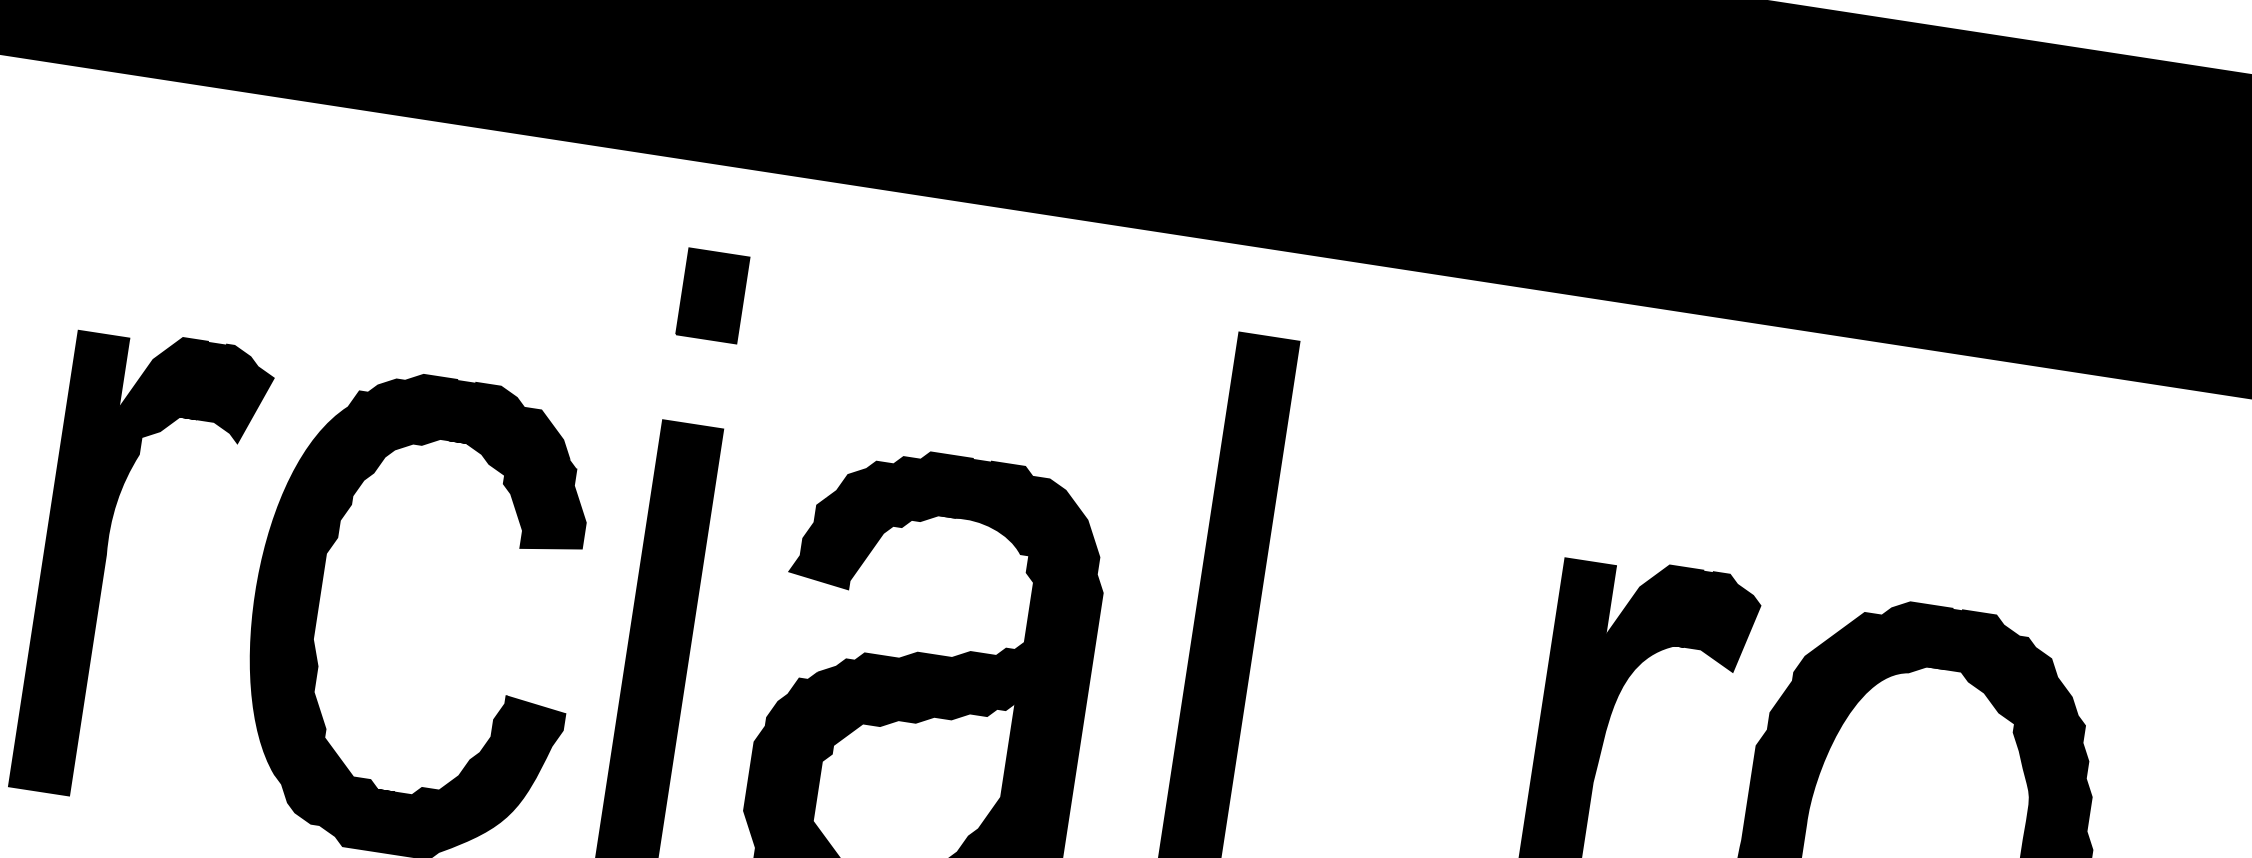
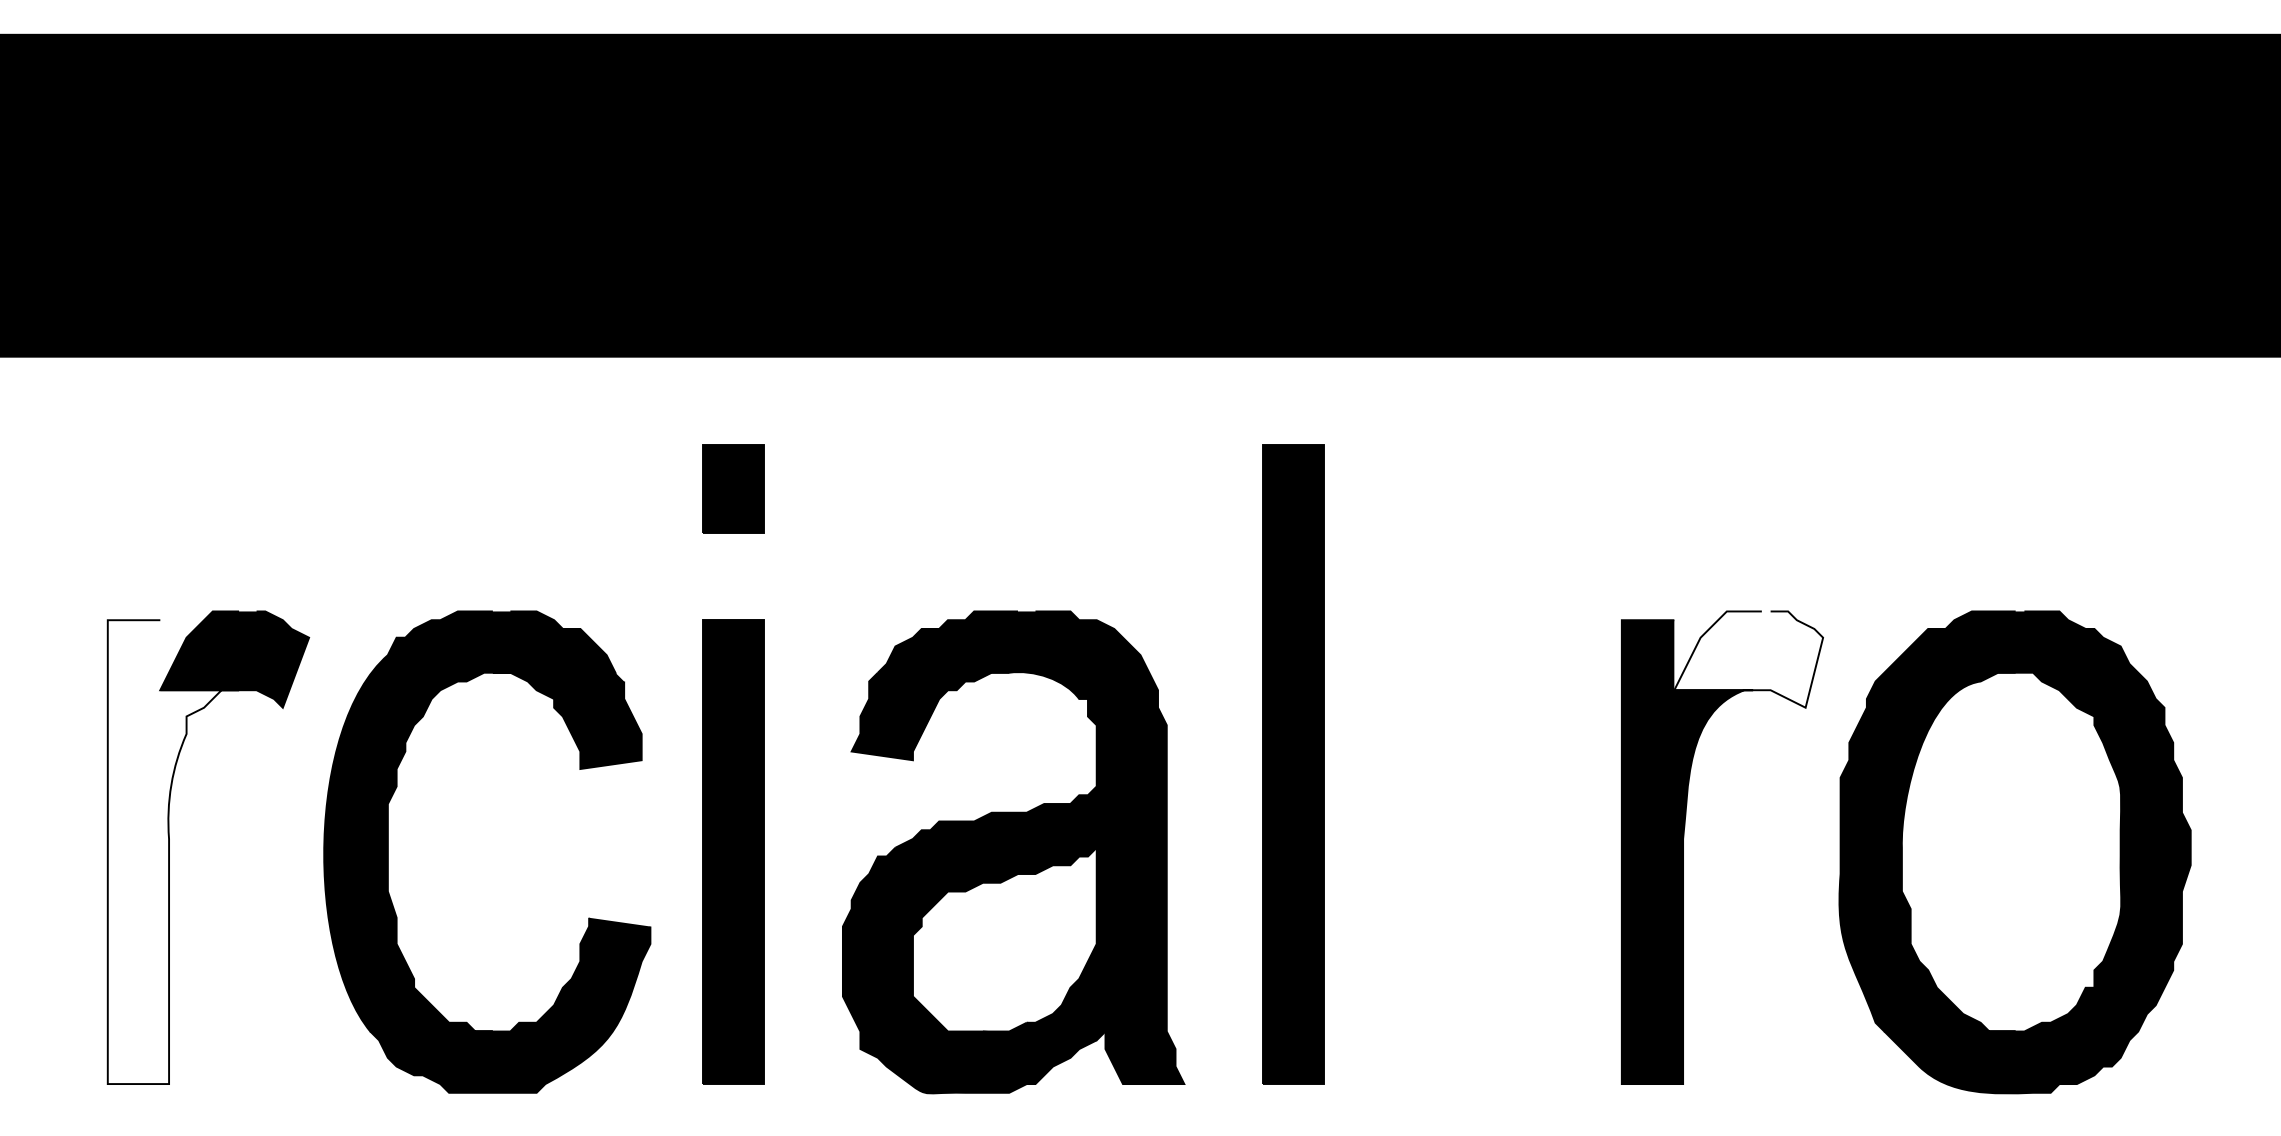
fill: (108, 568) -> (173, 852), removed
fill: (1683, 615) -> (1748, 659), removed

